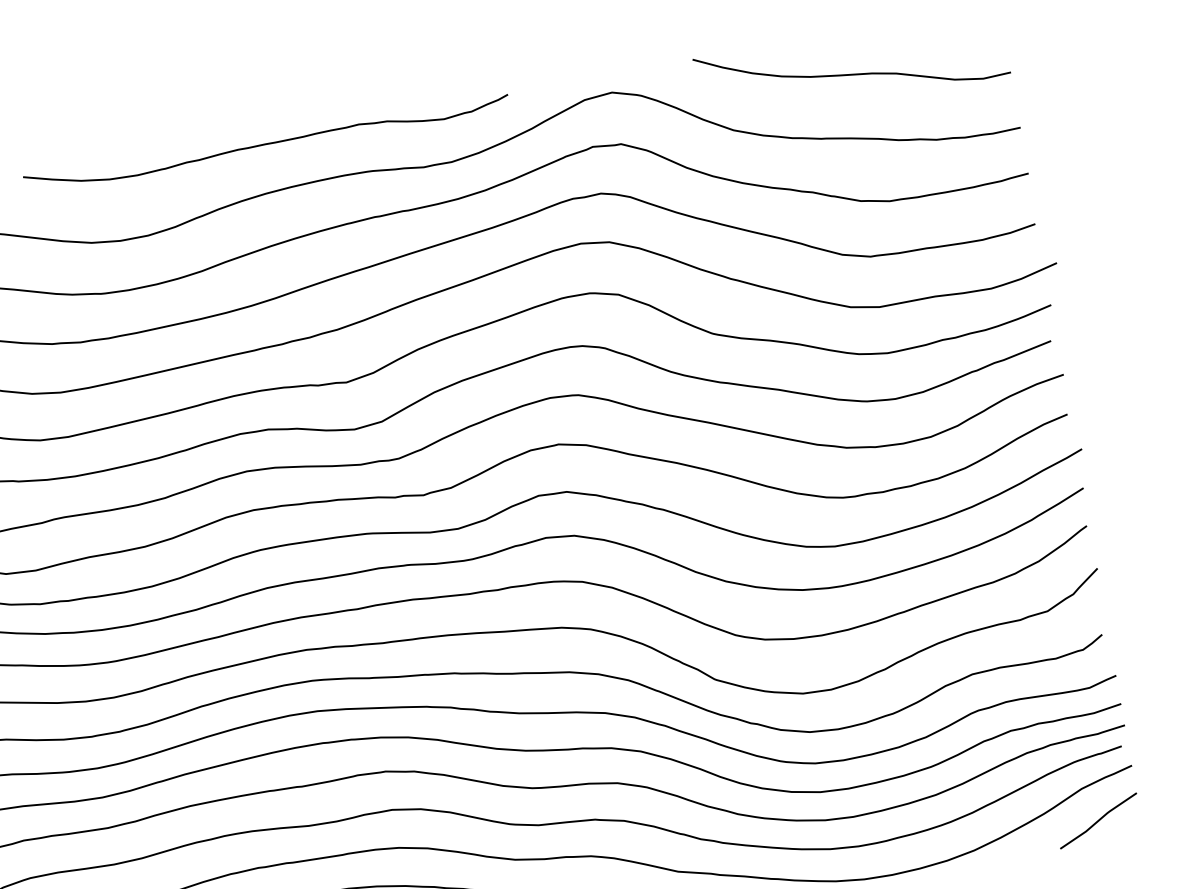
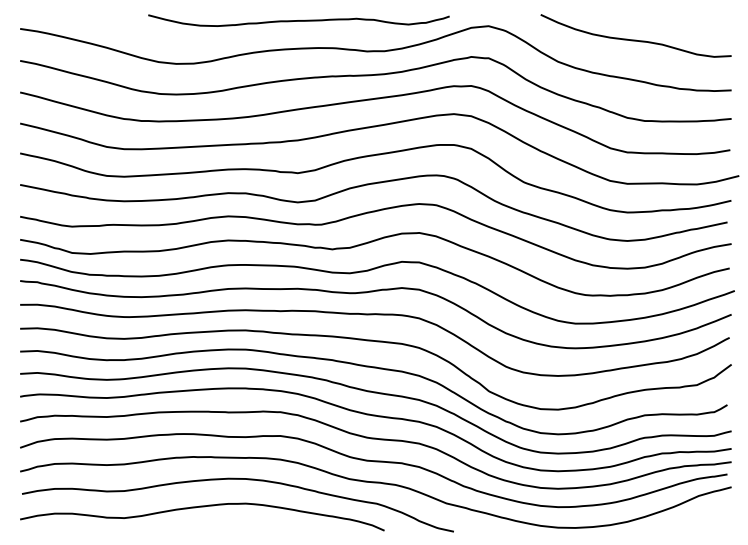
curve: (266, 143) -> (298, 20), moved
line: (1098, 820) -> (705, 516), removed

